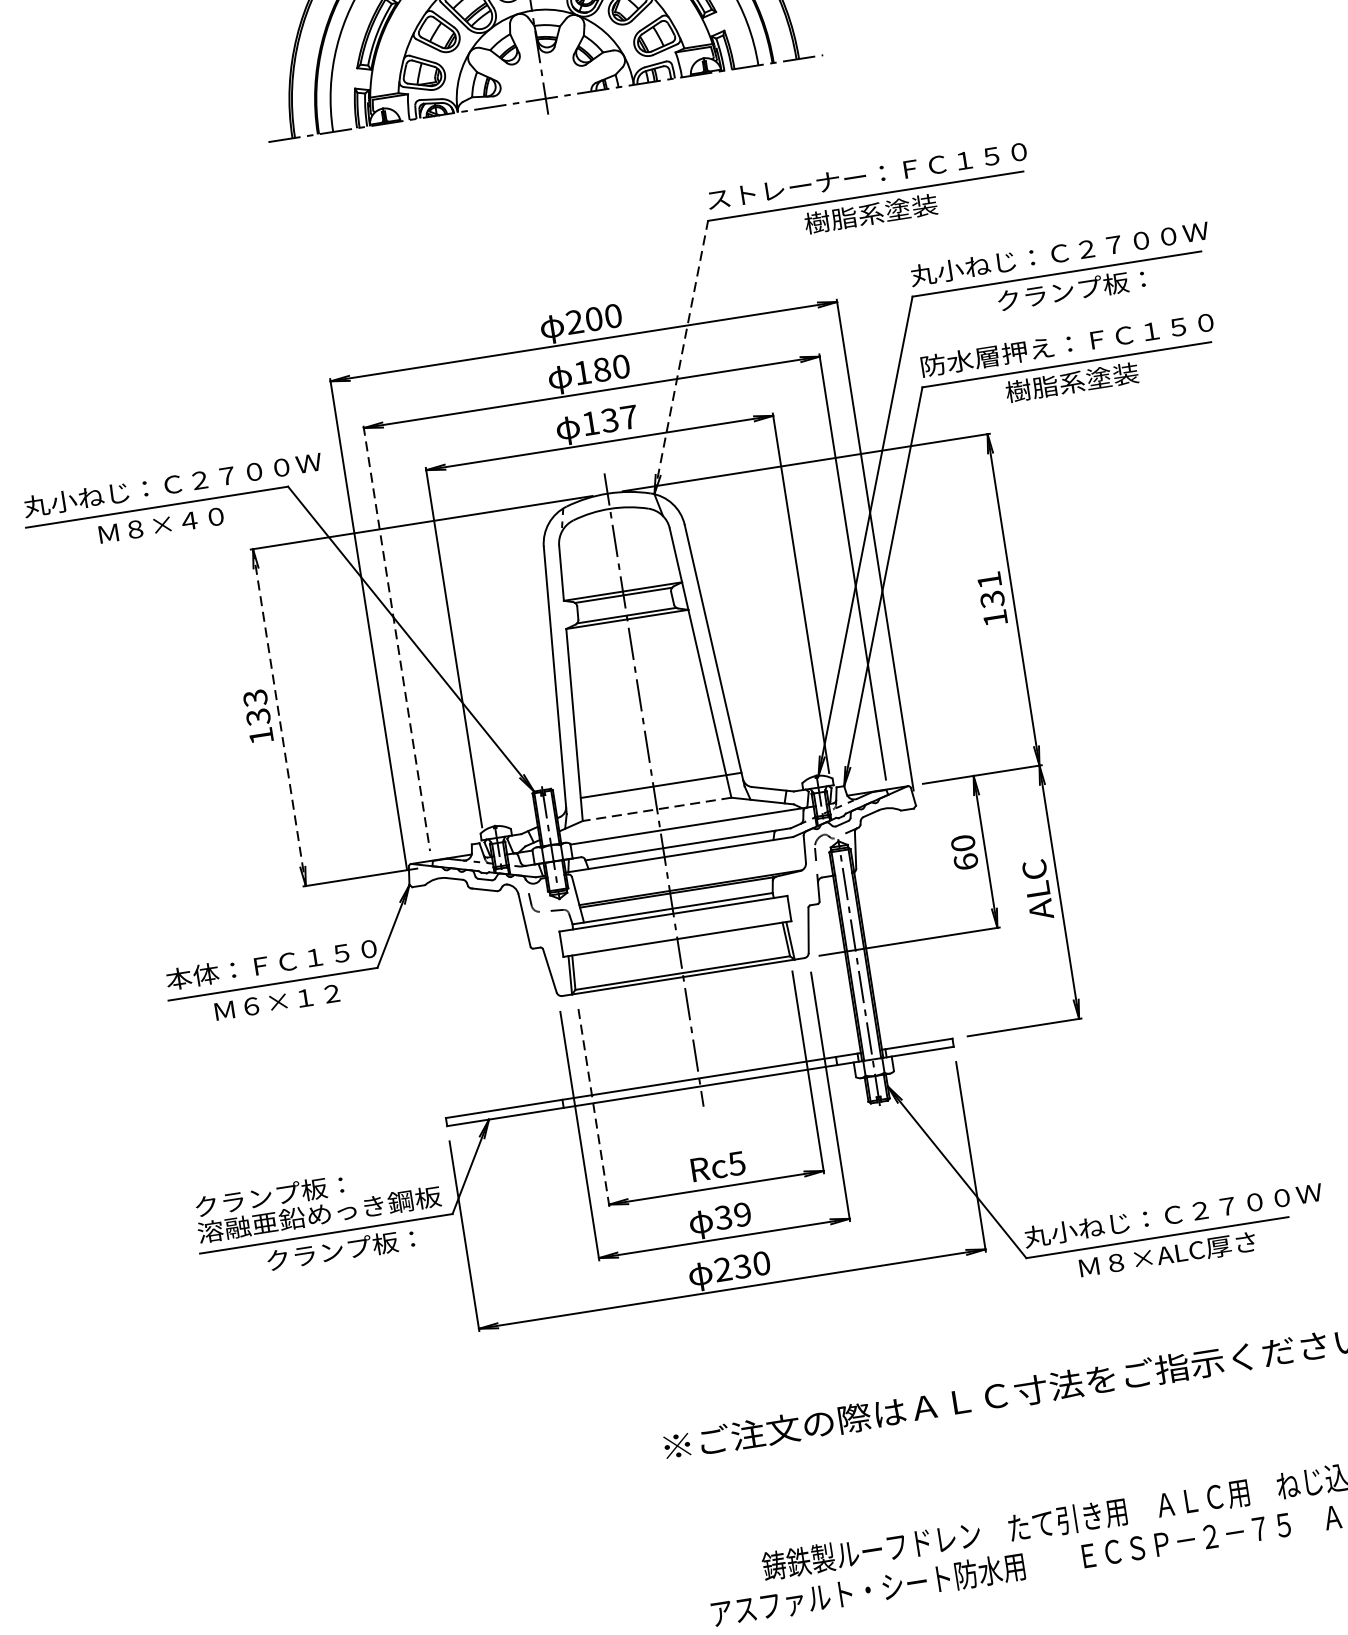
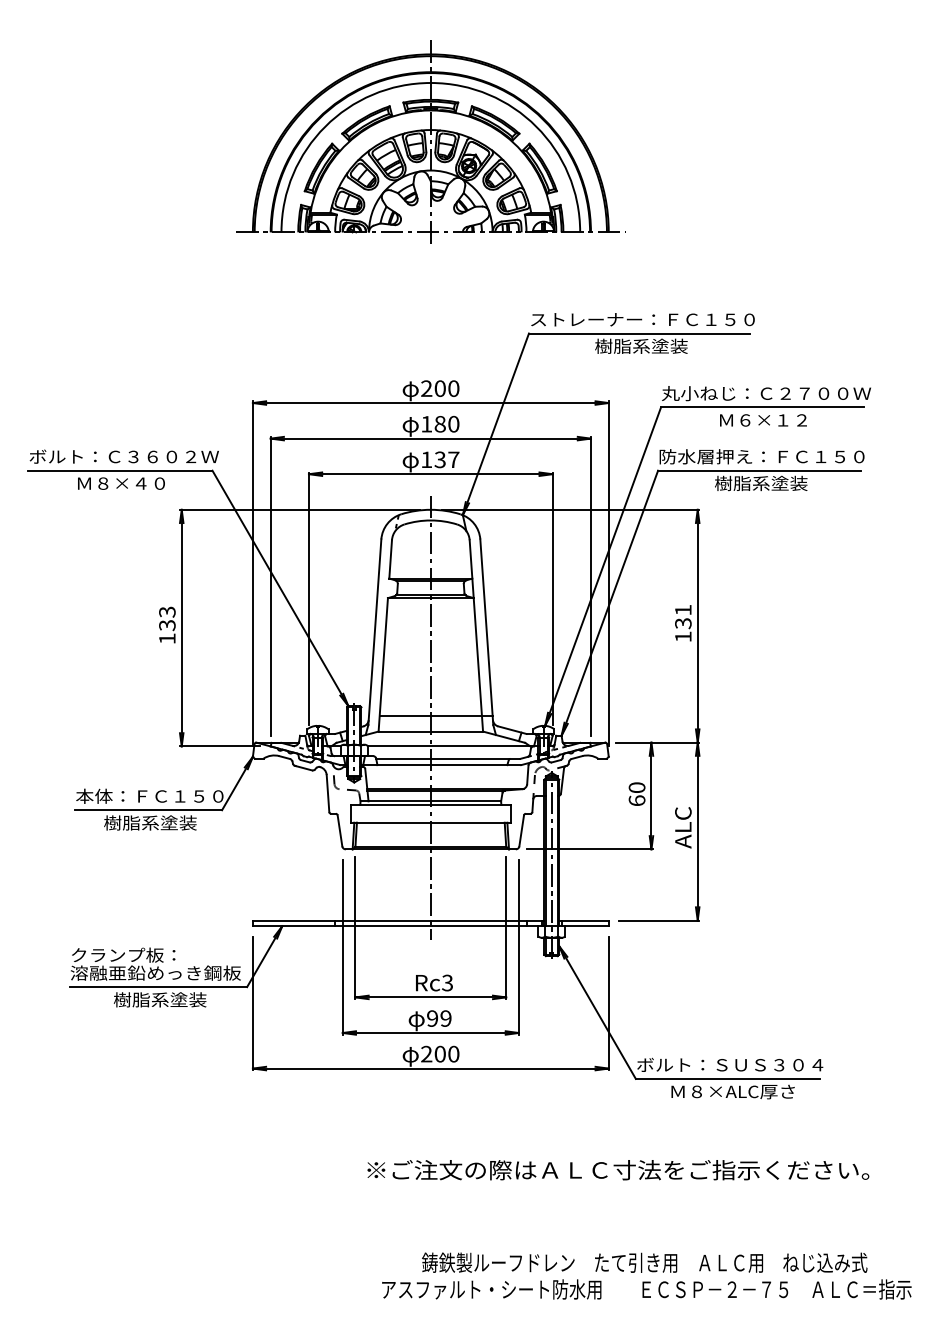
text: (1071, 289) -> (770, 419), クランプ板： -> Ｍ６×１２
line: (680, 357) -> (495, 424), dashed -> solid
text: (172, 484) -> (133, 456), 丸小ねじ：Ｃ２７００Ｗ -> ボルト：Ｃ３６０２Ｗ
line: (396, 638) -> (270, 586), dashed -> solid
line: (279, 718) -> (181, 628), dashed -> solid
line: (656, 809) -> (430, 731), dashed -> solid
text: (278, 1001) -> (150, 822), Ｍ６×１２ -> 樹脂系塗装
line: (593, 1106) -> (355, 928), dashed -> solid
text: (736, 1162) -> (447, 982), Rc5 -> Rc3
text: (1172, 1214) -> (740, 1064), 丸小ねじ：Ｃ２７００Ｗ -> ボルト：ＳＵＳ３０４
text: (722, 1217) -> (431, 1018), 39 -> 99
text: (339, 1249) -> (165, 999), クランプ板： -> 樹脂系塗装
text: (741, 1267) -> (439, 1054), 230 -> 200

